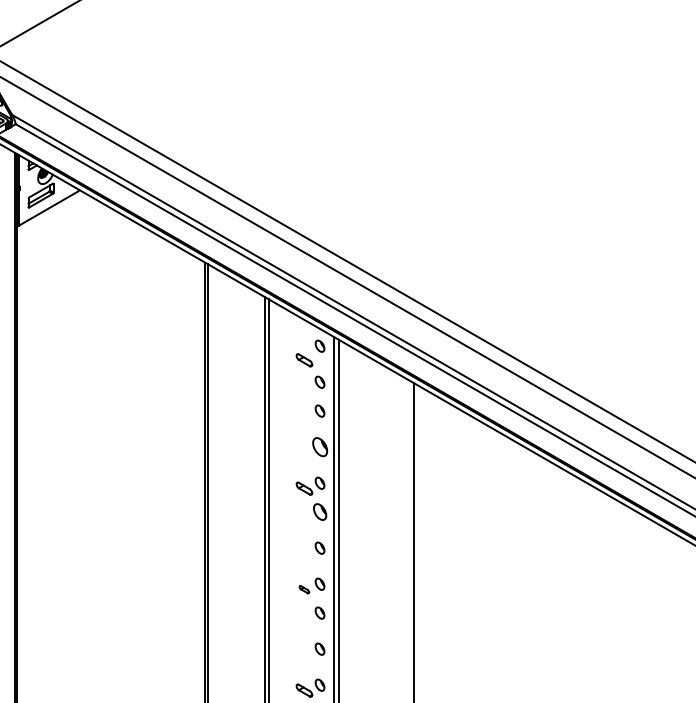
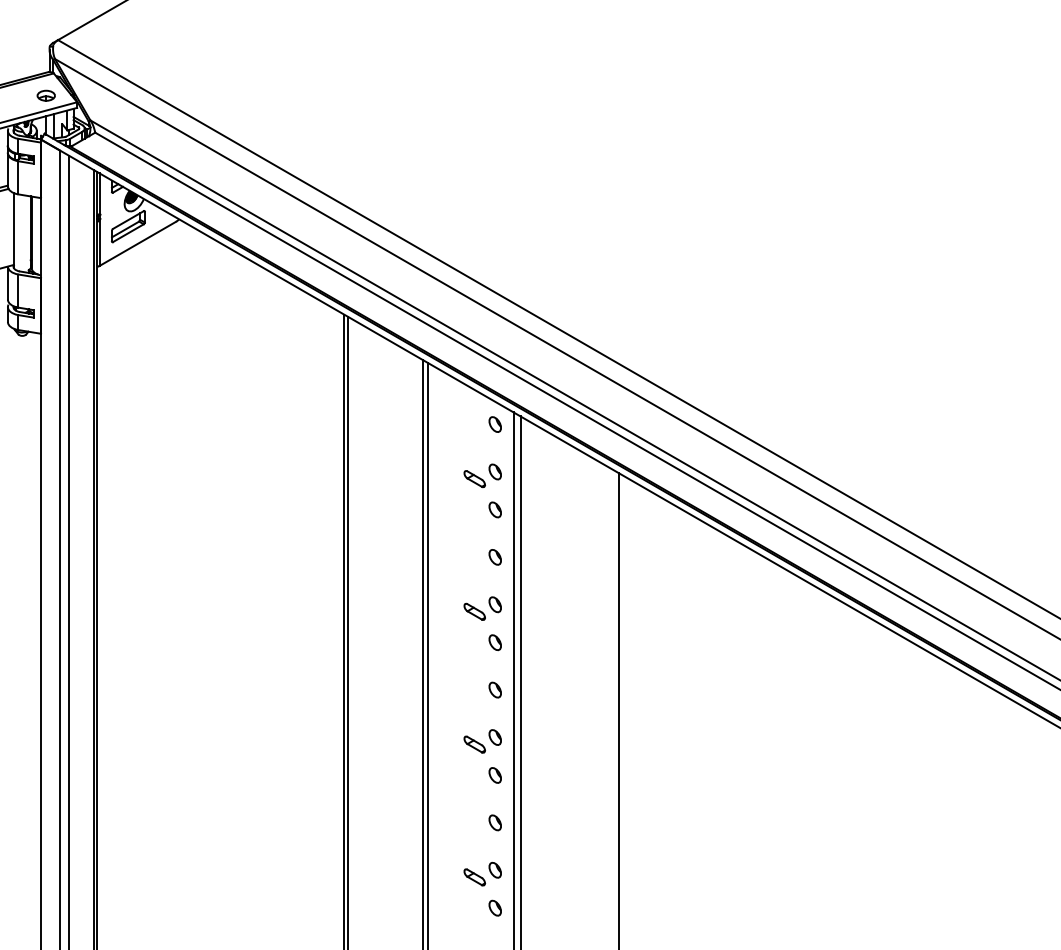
part: (304, 360) -> (474, 479), moved
part: (319, 447) -> (494, 557), size x0.62
part: (319, 512) -> (494, 642), size x0.71
part: (304, 589) -> (474, 744), size x1.67

